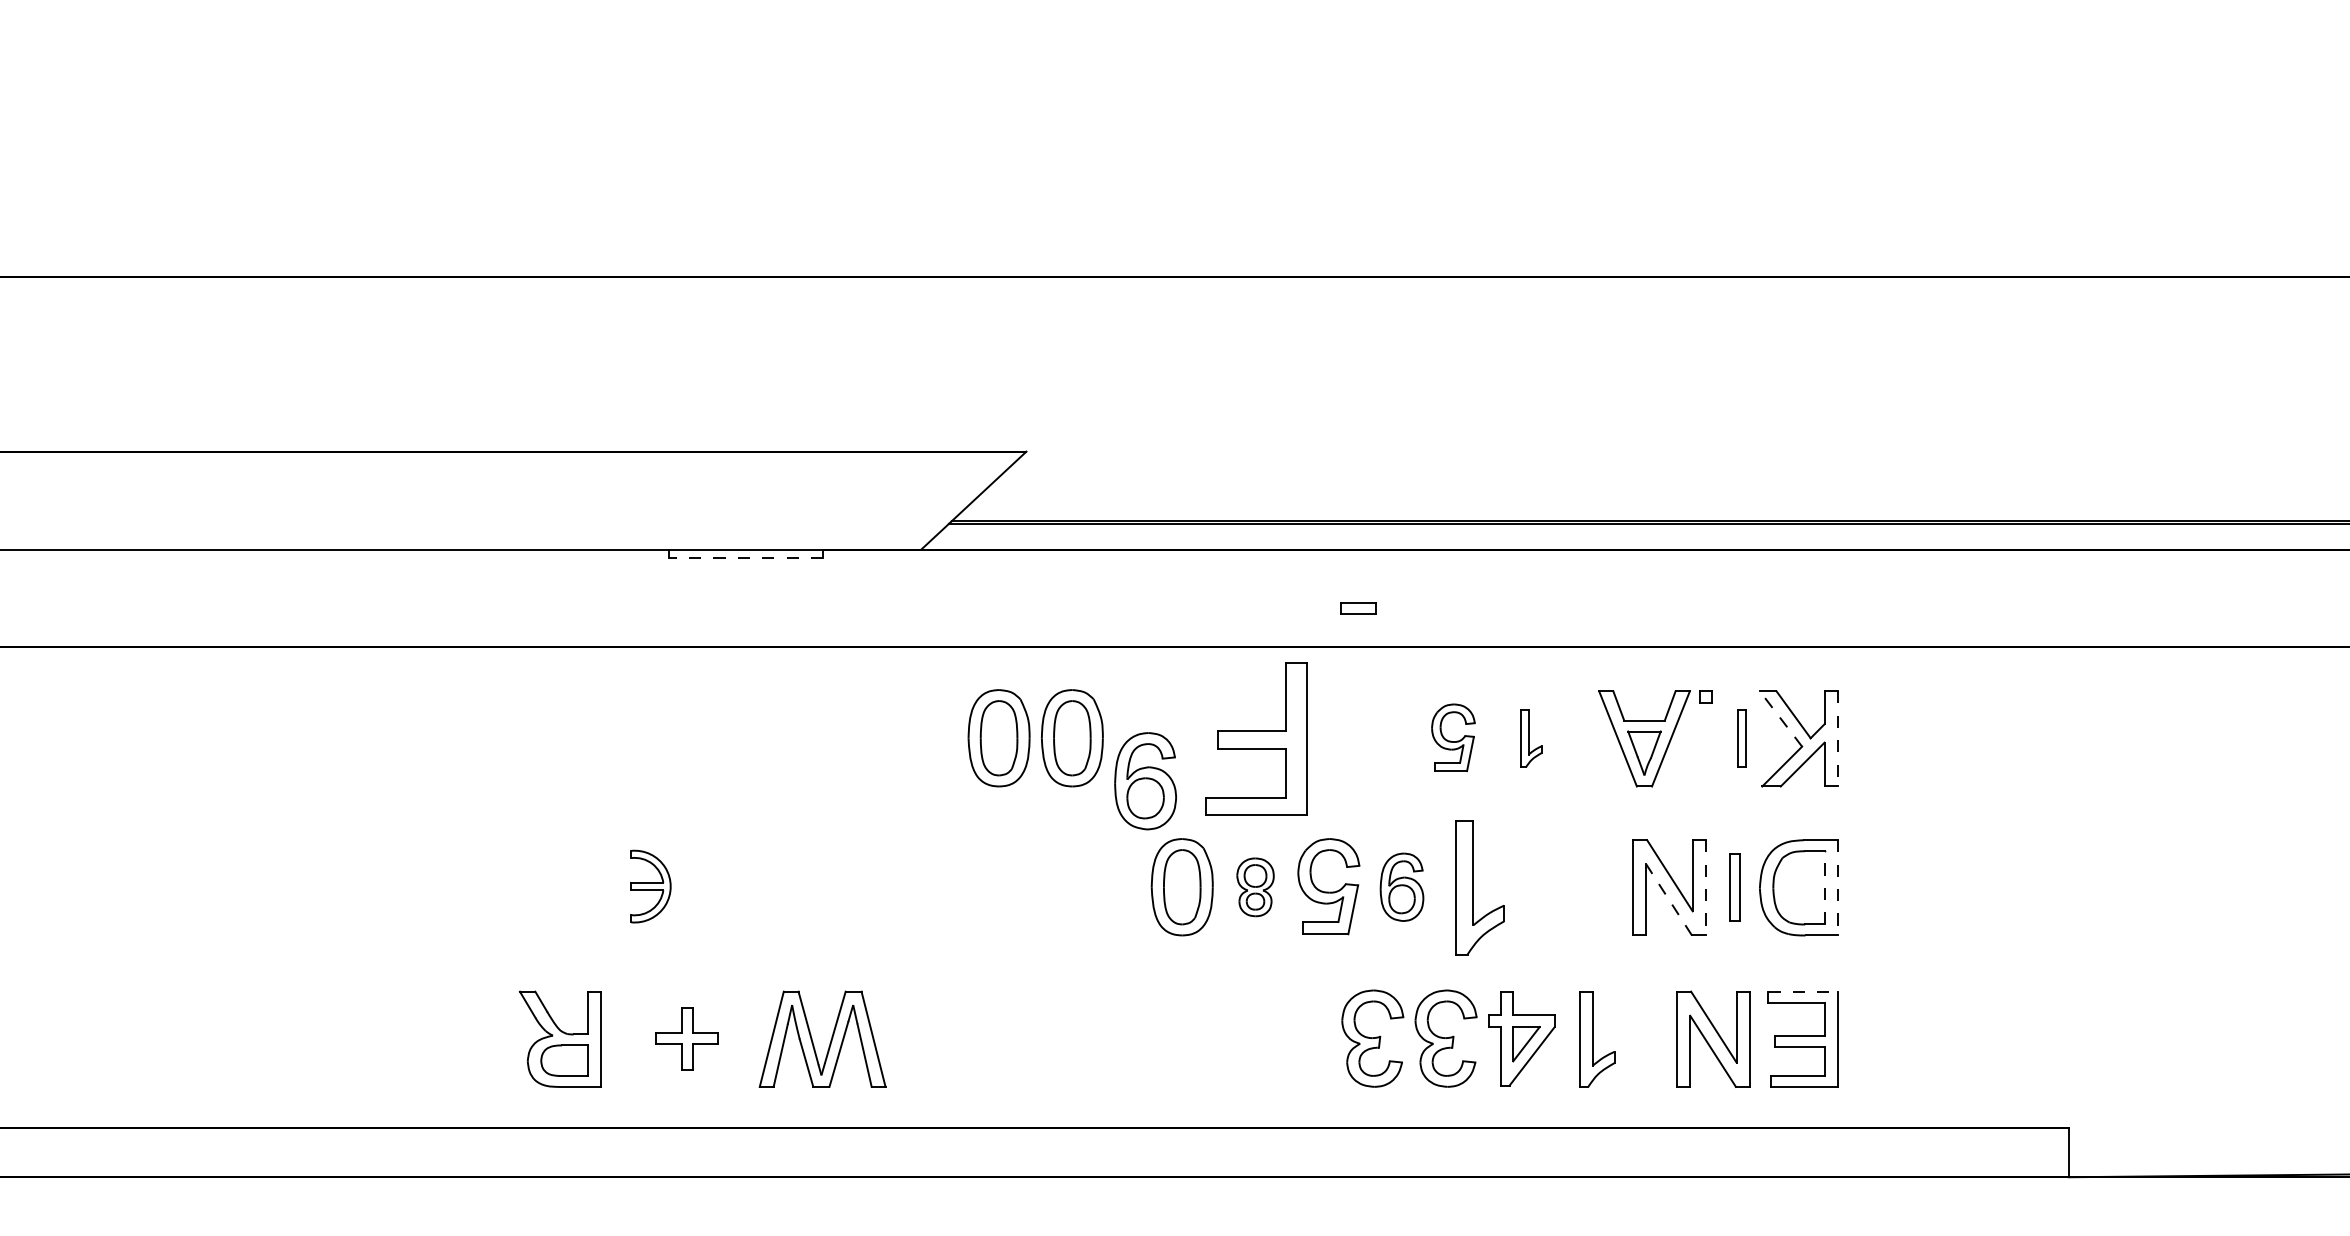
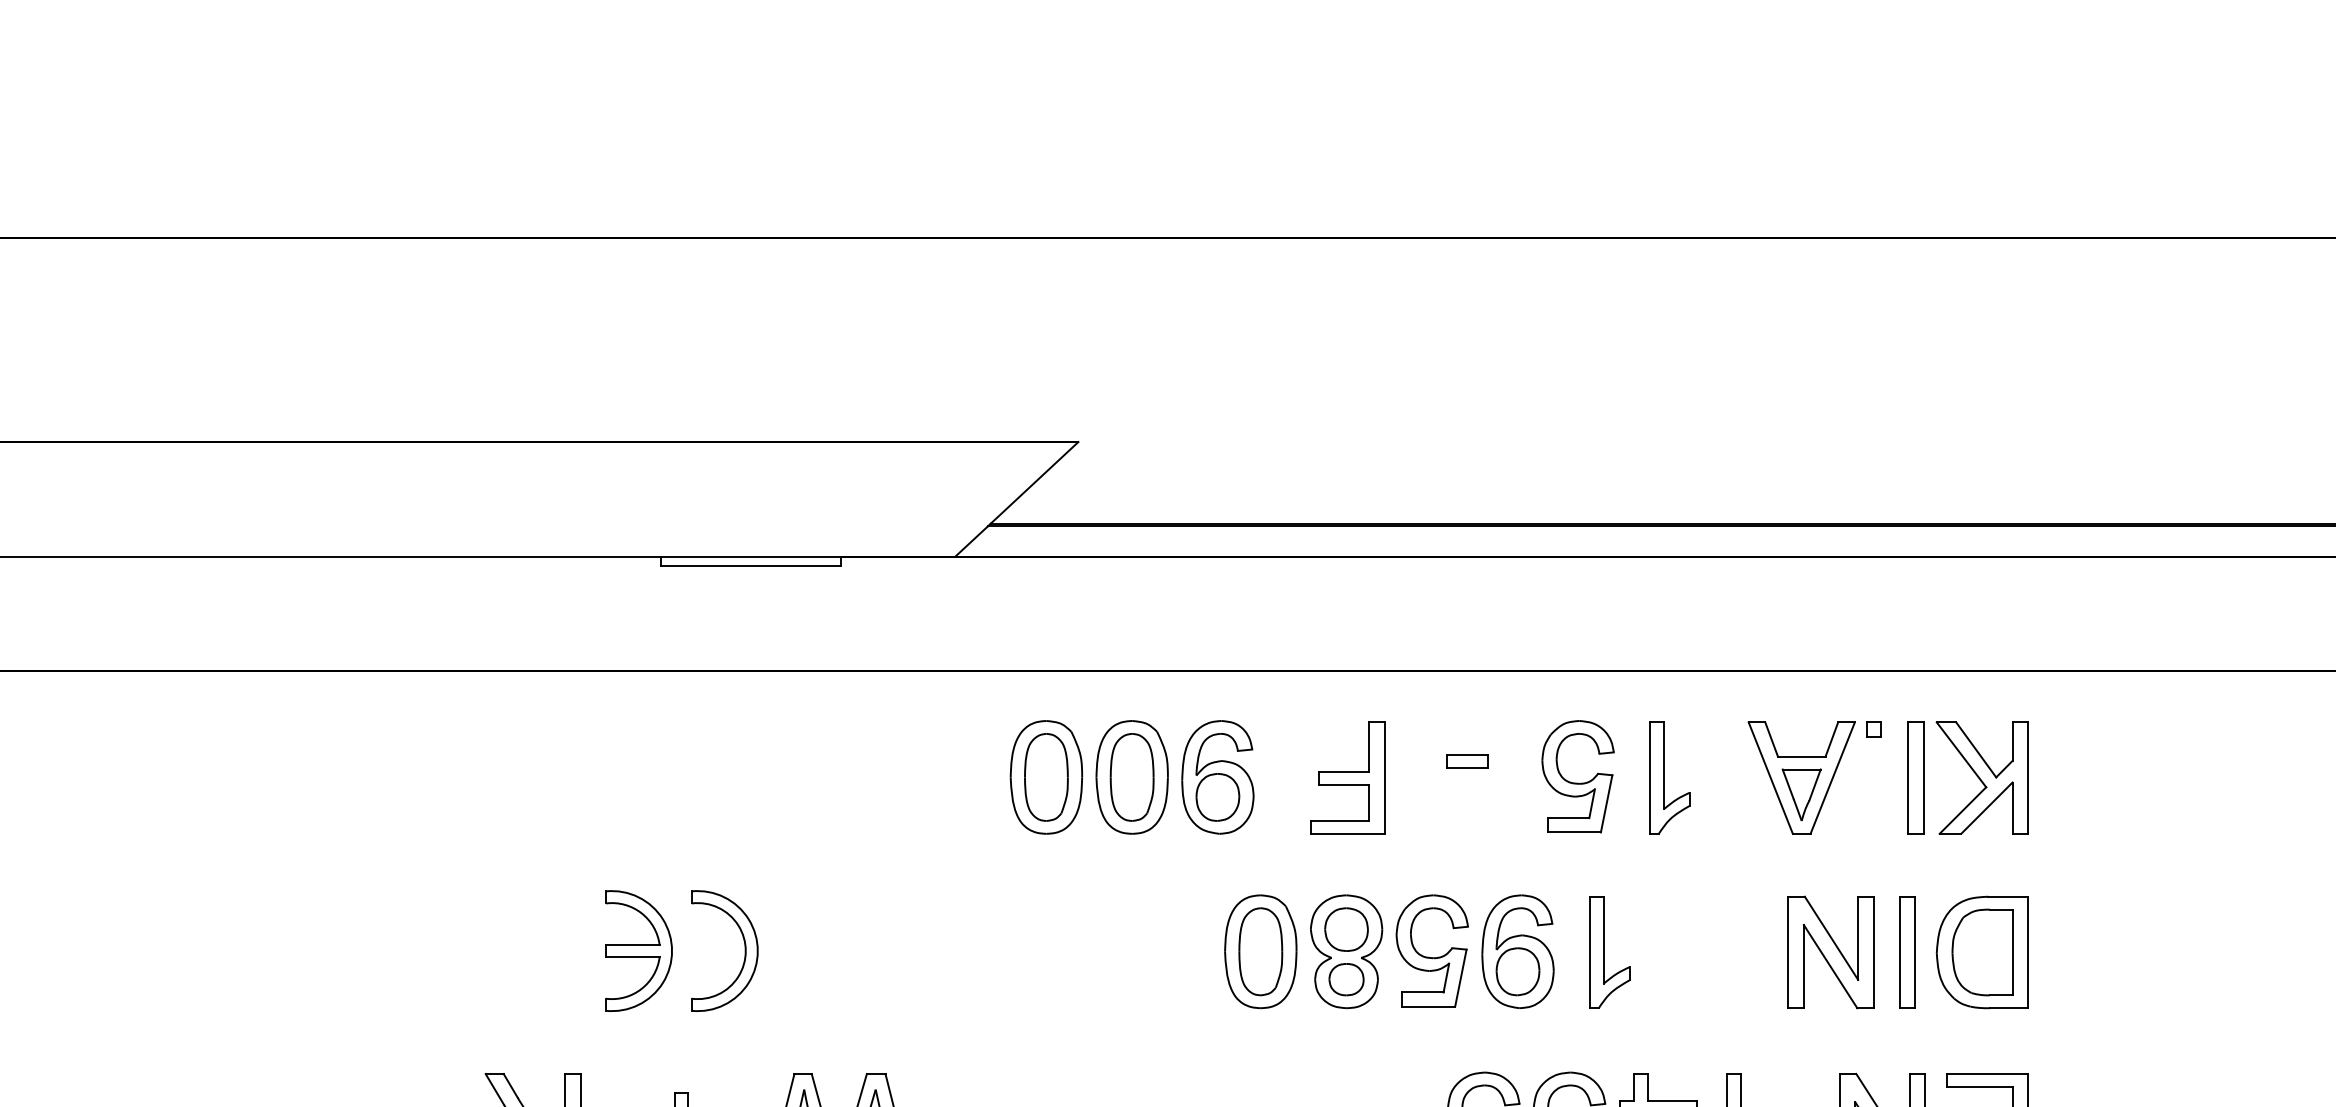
line: (746, 557) -> (750, 565), dashed -> solid
part: (1358, 608) -> (1467, 761), moved
line: (1781, 718) -> (1962, 754), dashed -> solid
part: (1453, 737) -> (1578, 776), size x1.43
part: (1256, 738) -> (1347, 777), size x0.62
part: (1531, 738) -> (1669, 777), size x1.67
part: (1741, 738) -> (1915, 777), size x1.67
line: (1838, 738) -> (2028, 777), dashed -> solid
part: (1145, 781) -> (1217, 777), moved
part: (740, 881) -> (743, 945), added
part: (650, 886) -> (638, 950), size x1.43
part: (1255, 887) -> (1346, 952), size x1.67
part: (1401, 887) -> (1517, 952), size x1.43
part: (1479, 887) -> (1608, 952), size x0.71
line: (1706, 887) -> (1874, 952), dashed -> solid
part: (1734, 887) -> (1907, 952), size x1.43
line: (1824, 887) -> (2012, 952), dashed -> solid
line: (1838, 887) -> (2028, 952), dashed -> solid
line: (1668, 899) -> (1829, 966), dashed -> solid
line: (1803, 991) -> (1987, 1073), dashed -> solid

